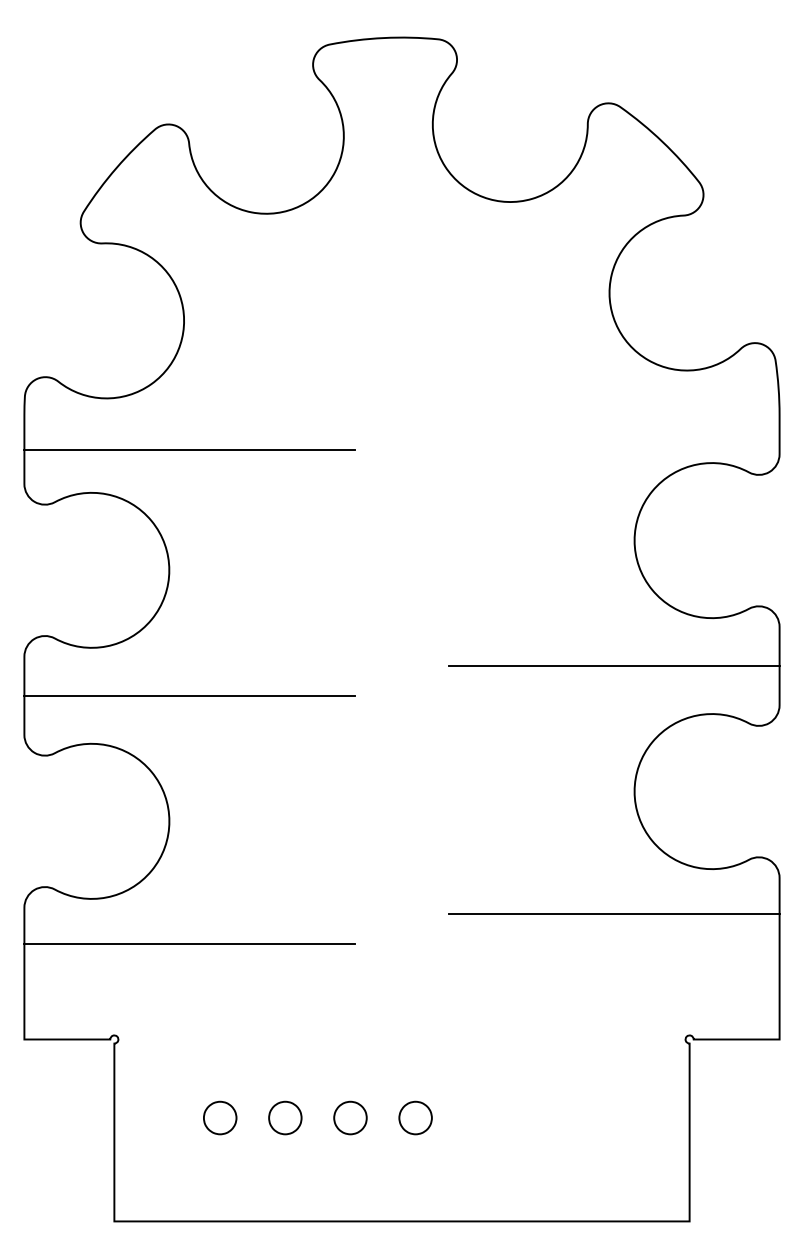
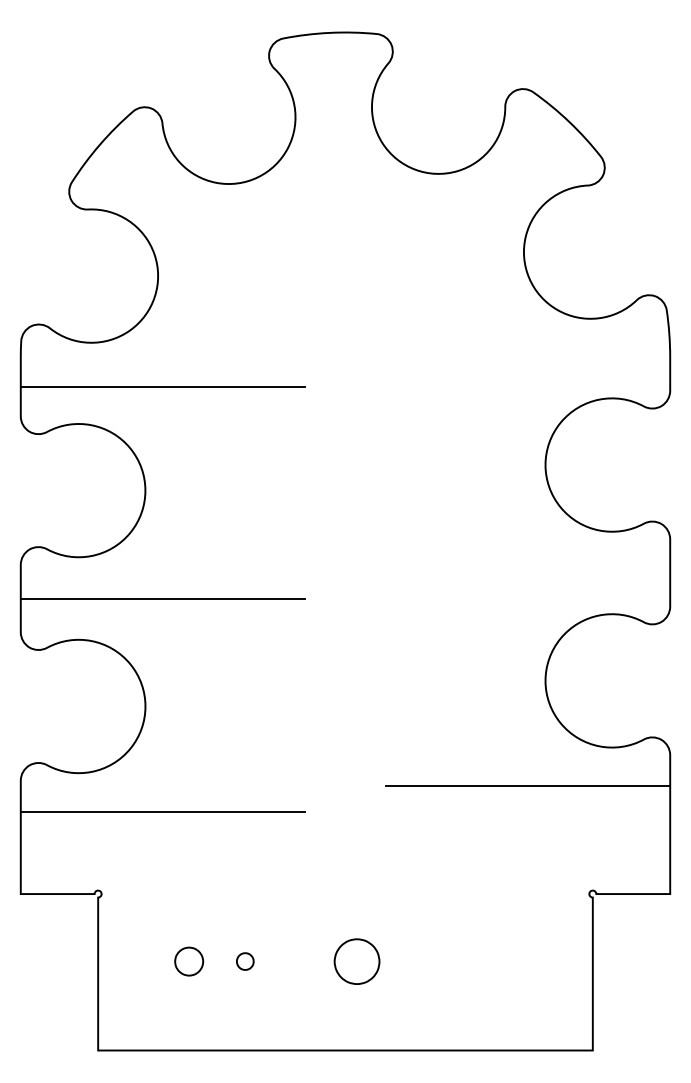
line: (613, 665) -> (527, 572), removed
part: (285, 1117) -> (245, 961), size x0.6
part: (350, 1117) -> (301, 961), removed
part: (415, 1117) -> (357, 961), size x1.6

